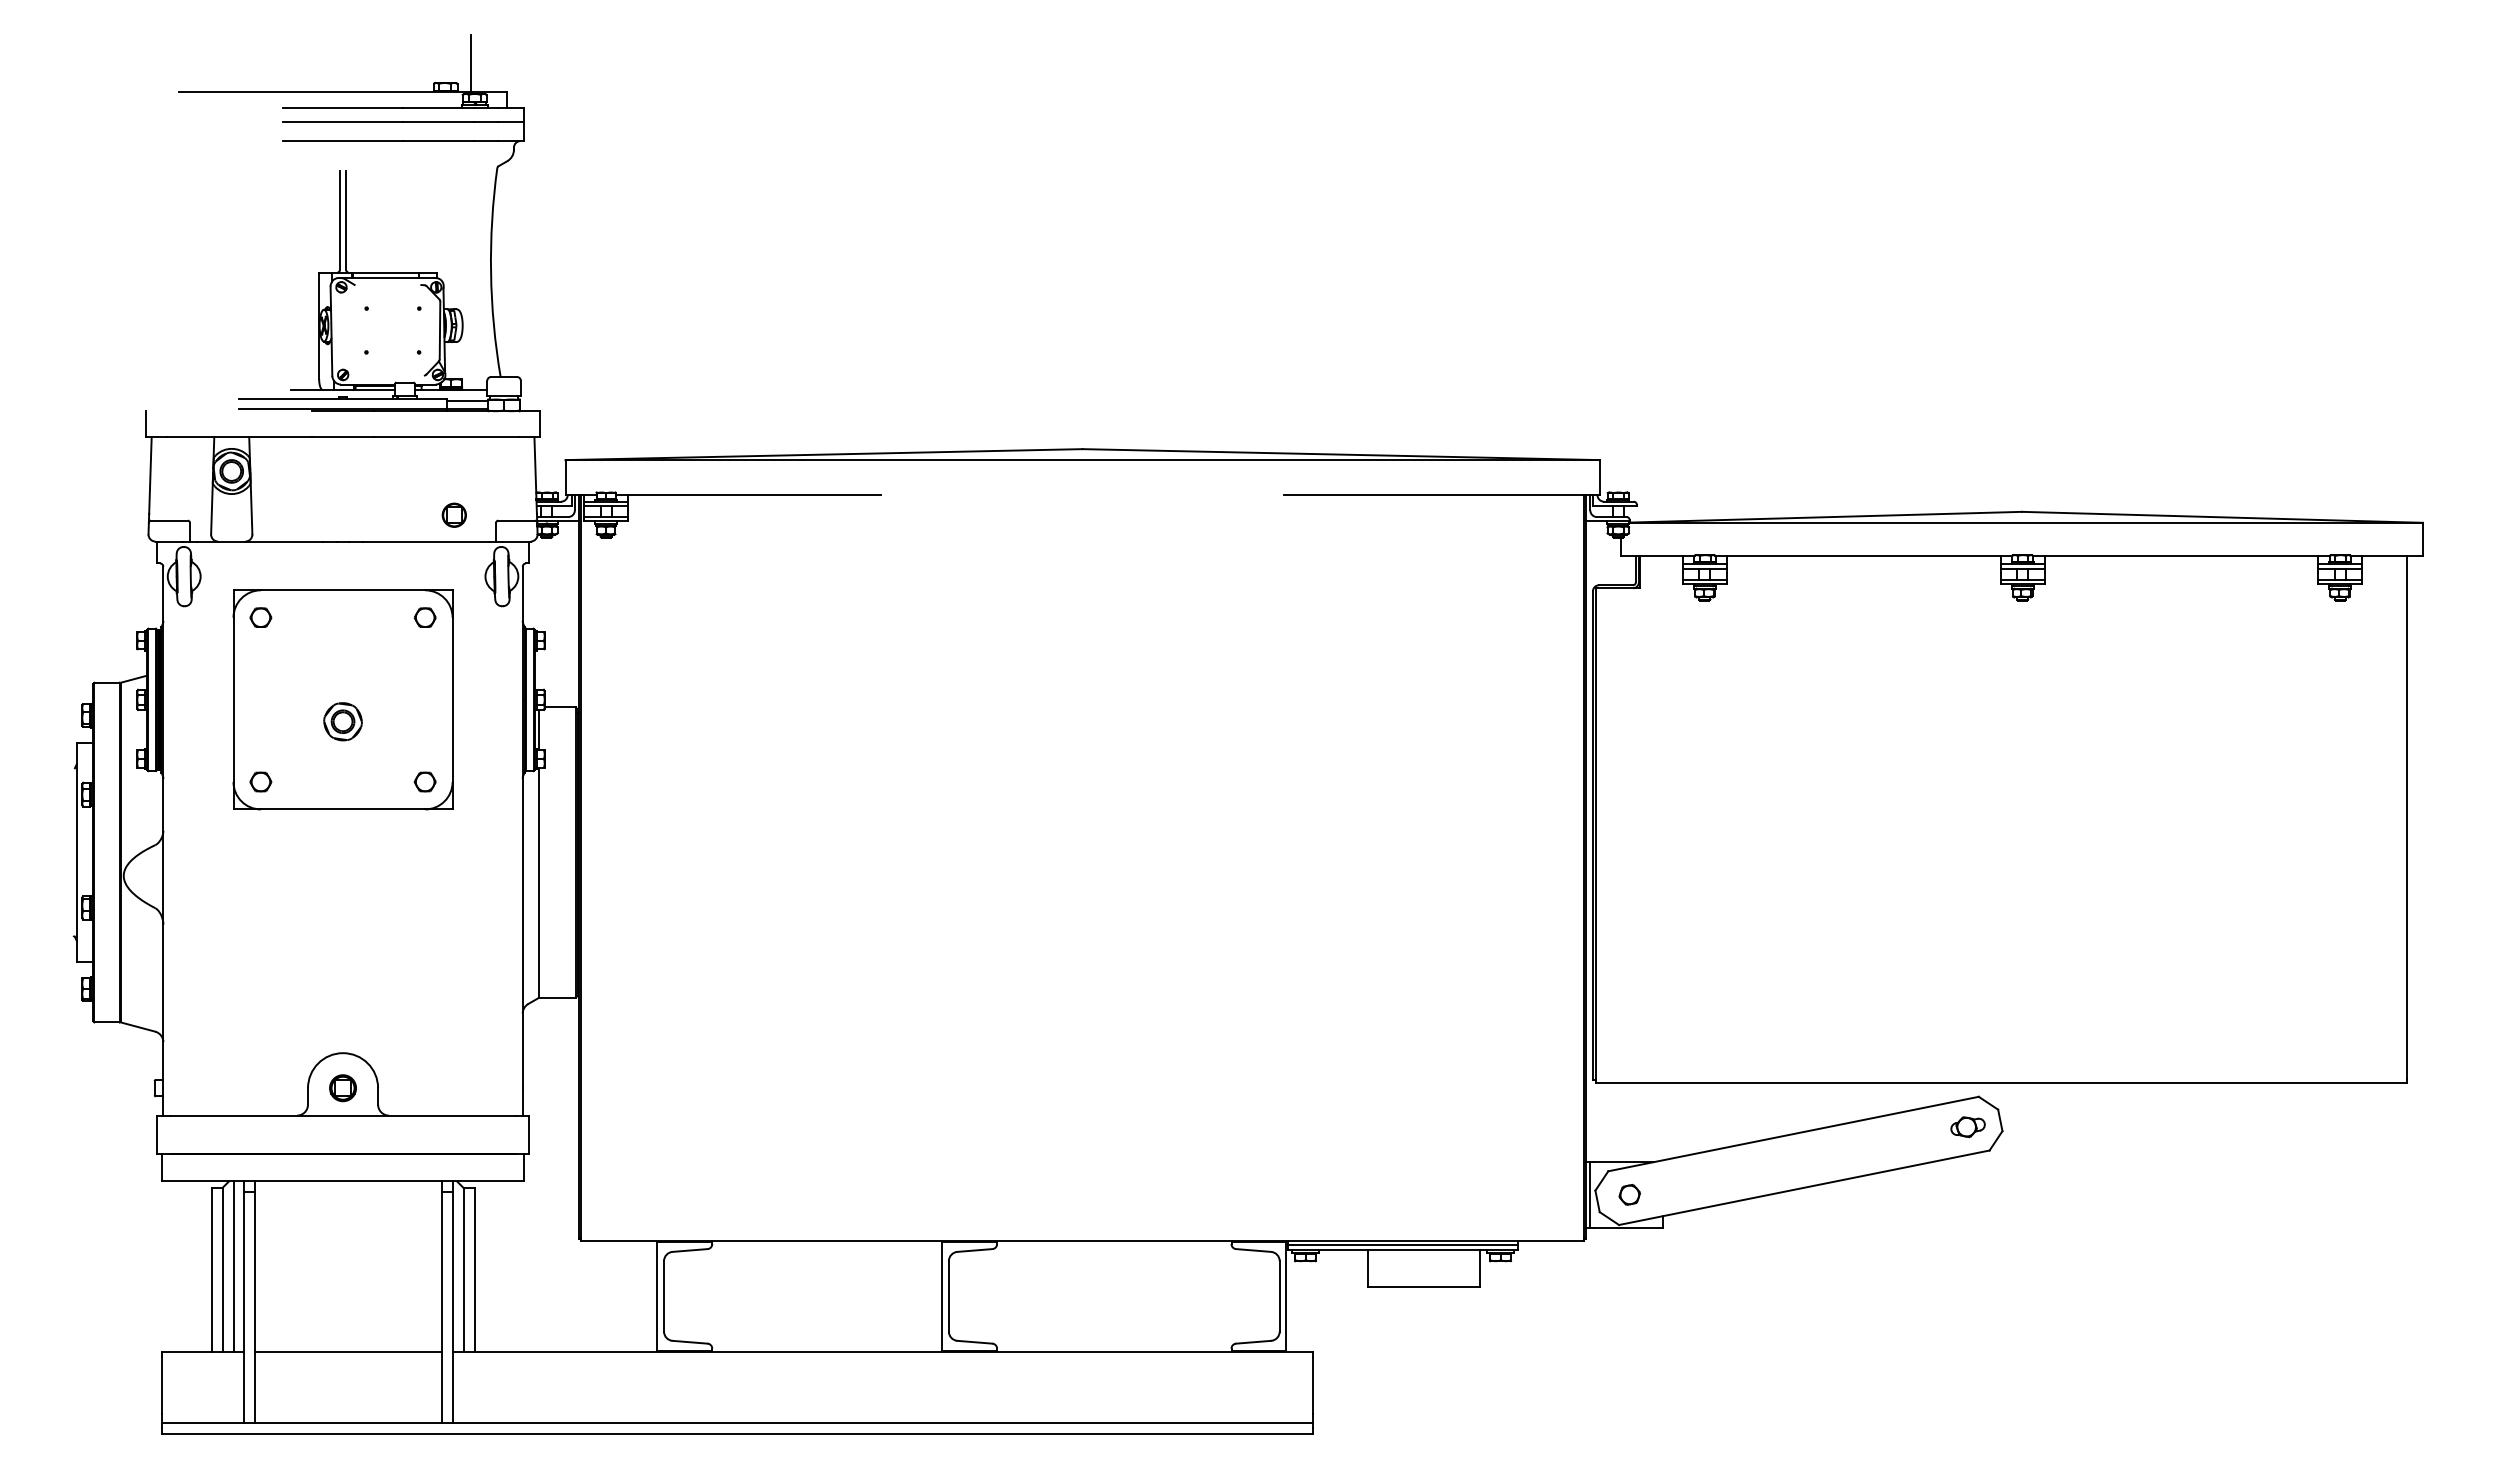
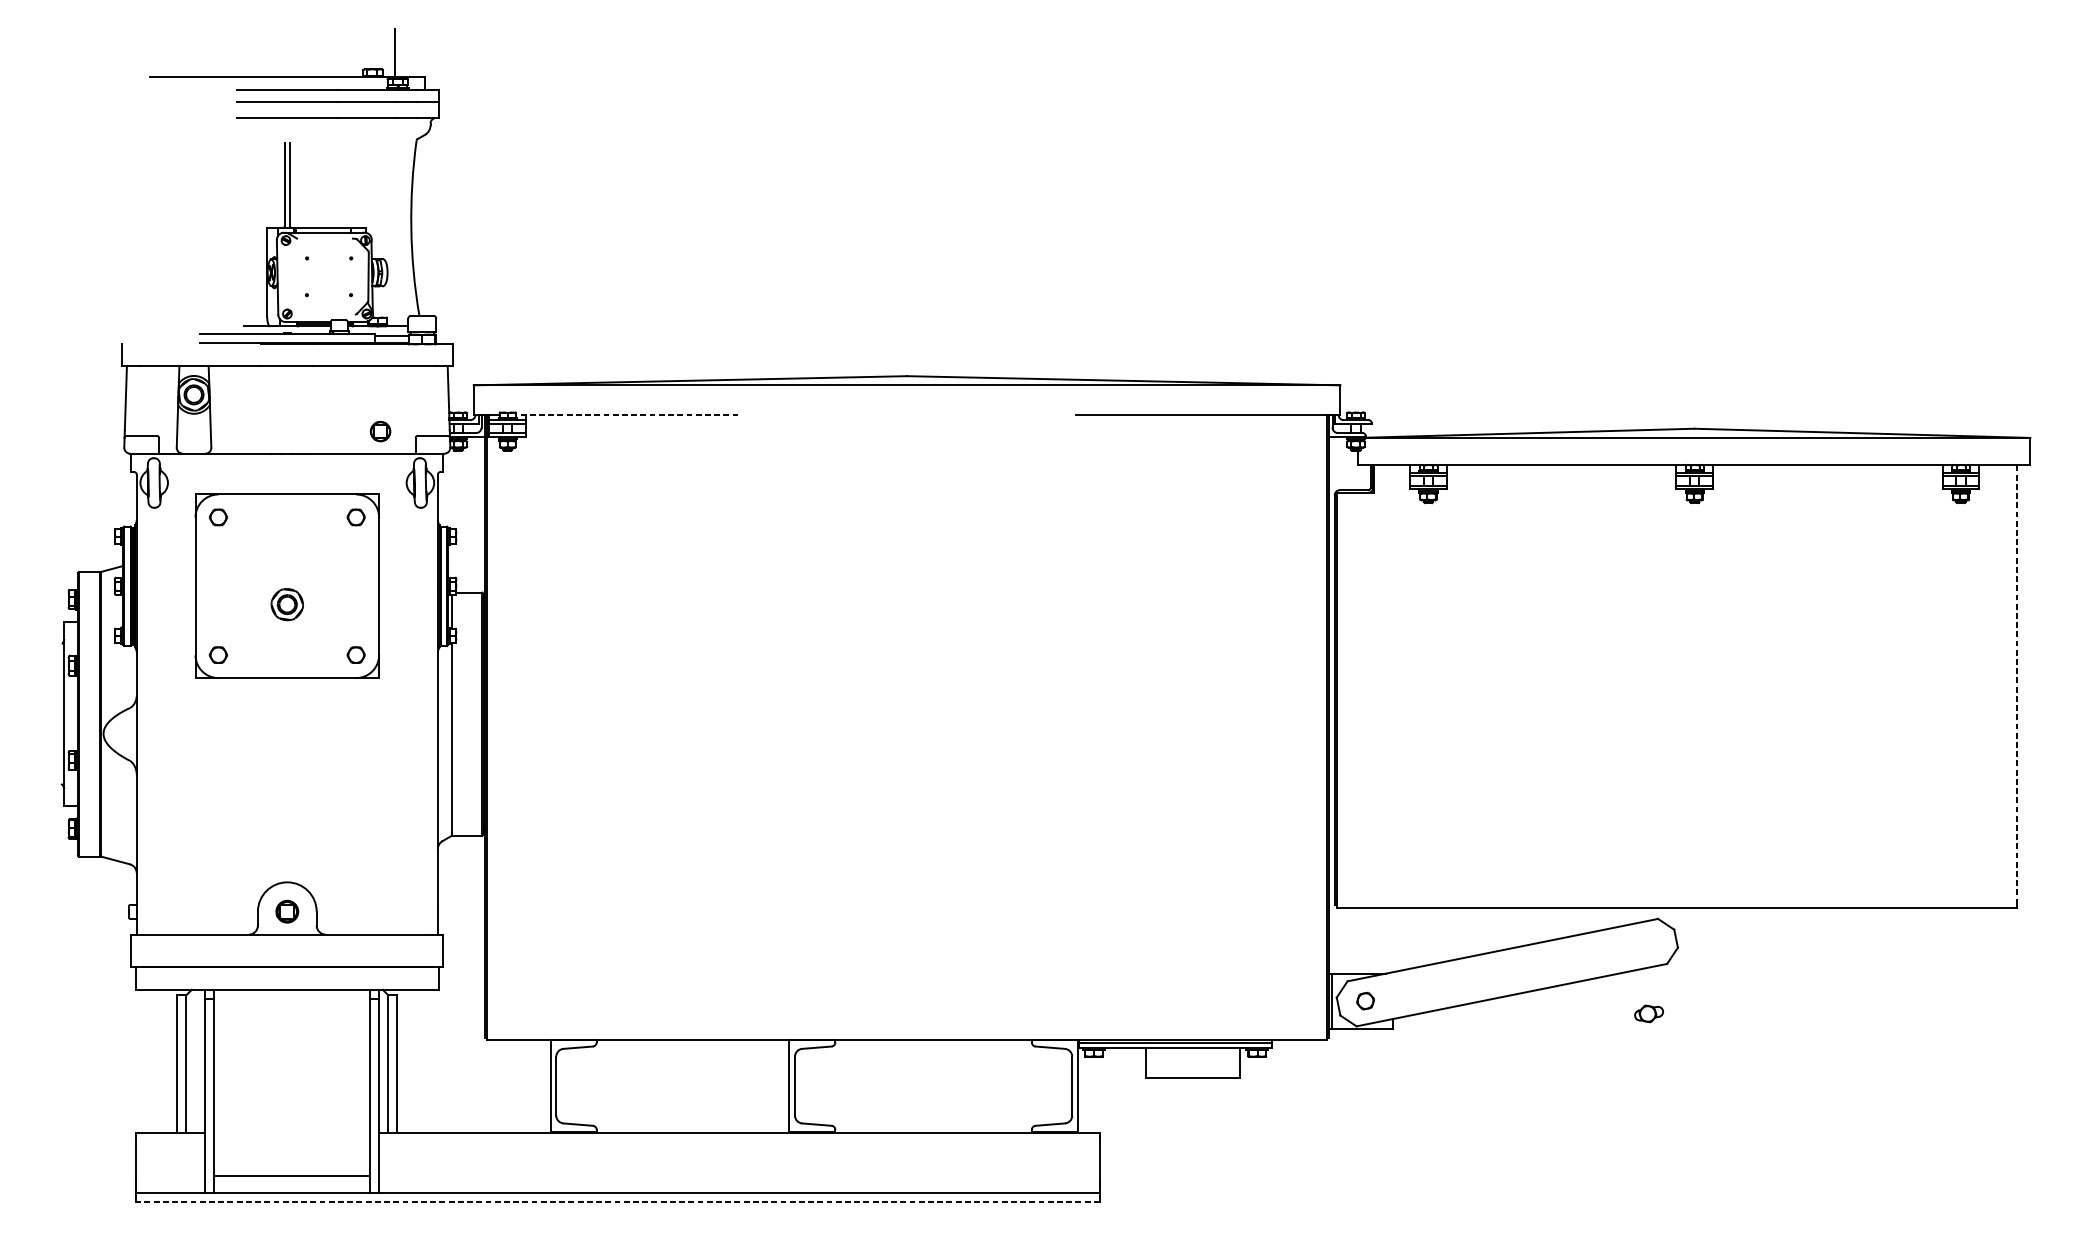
line: (748, 495) -> (627, 415), solid -> dashed
line: (2406, 817) -> (2016, 684), solid -> dashed
part: (1967, 1127) -> (1648, 1014), moved
line: (233, 1266) -> (195, 1061), removed
line: (348, 1352) -> (291, 1175), moved
line: (736, 1434) -> (617, 1201), solid -> dashed

